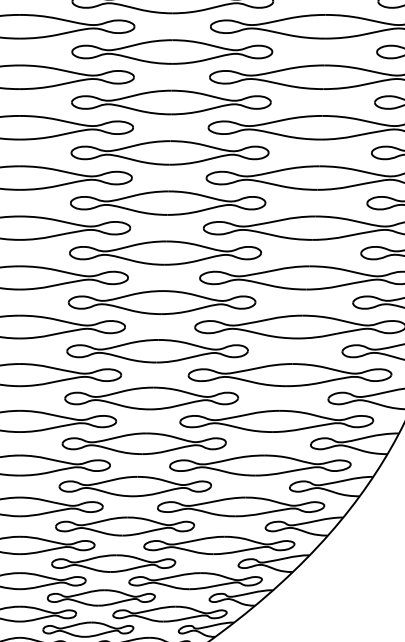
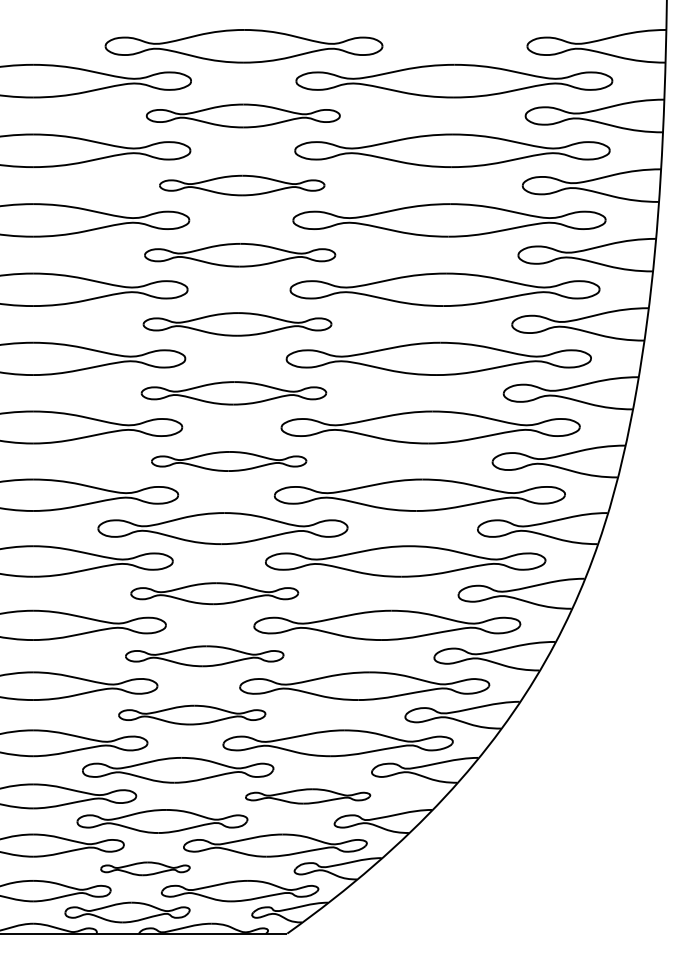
part: (172, 51) -> (243, 115), size x0.7
part: (171, 102) -> (242, 185), size x0.6
part: (169, 153) -> (239, 255), size x0.7
part: (168, 203) -> (237, 324), size x0.7
part: (165, 253) -> (233, 393), size x0.7
part: (161, 302) -> (228, 461), size x0.6
part: (151, 398) -> (214, 593), size x0.7
part: (144, 444) -> (204, 656), size x0.7
part: (134, 486) -> (191, 714), size x0.7
part: (218, 545) -> (307, 796), size x0.6
part: (101, 597) -> (145, 868), size x0.6

